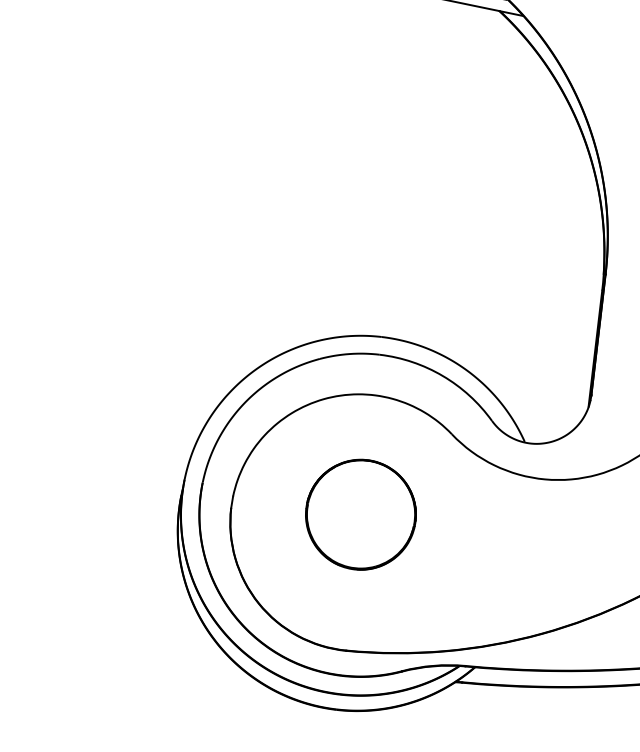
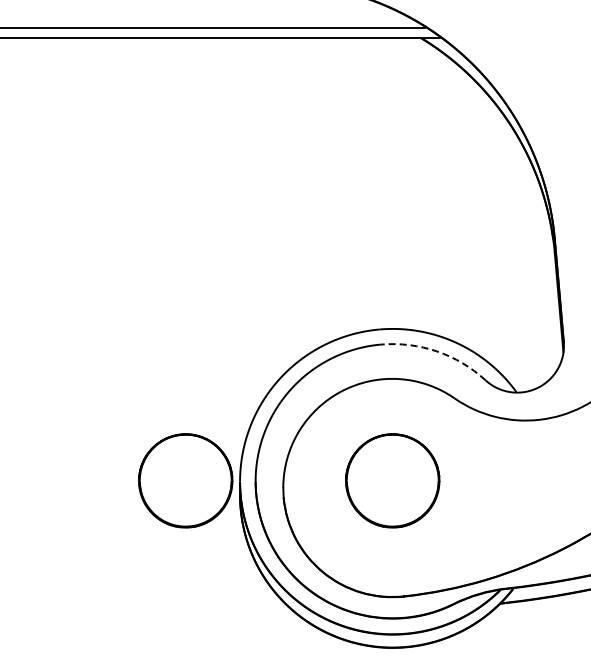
arc: (442, 375) -> (436, 351), solid -> dashed
part: (122, 464) -> (185, 480), added

